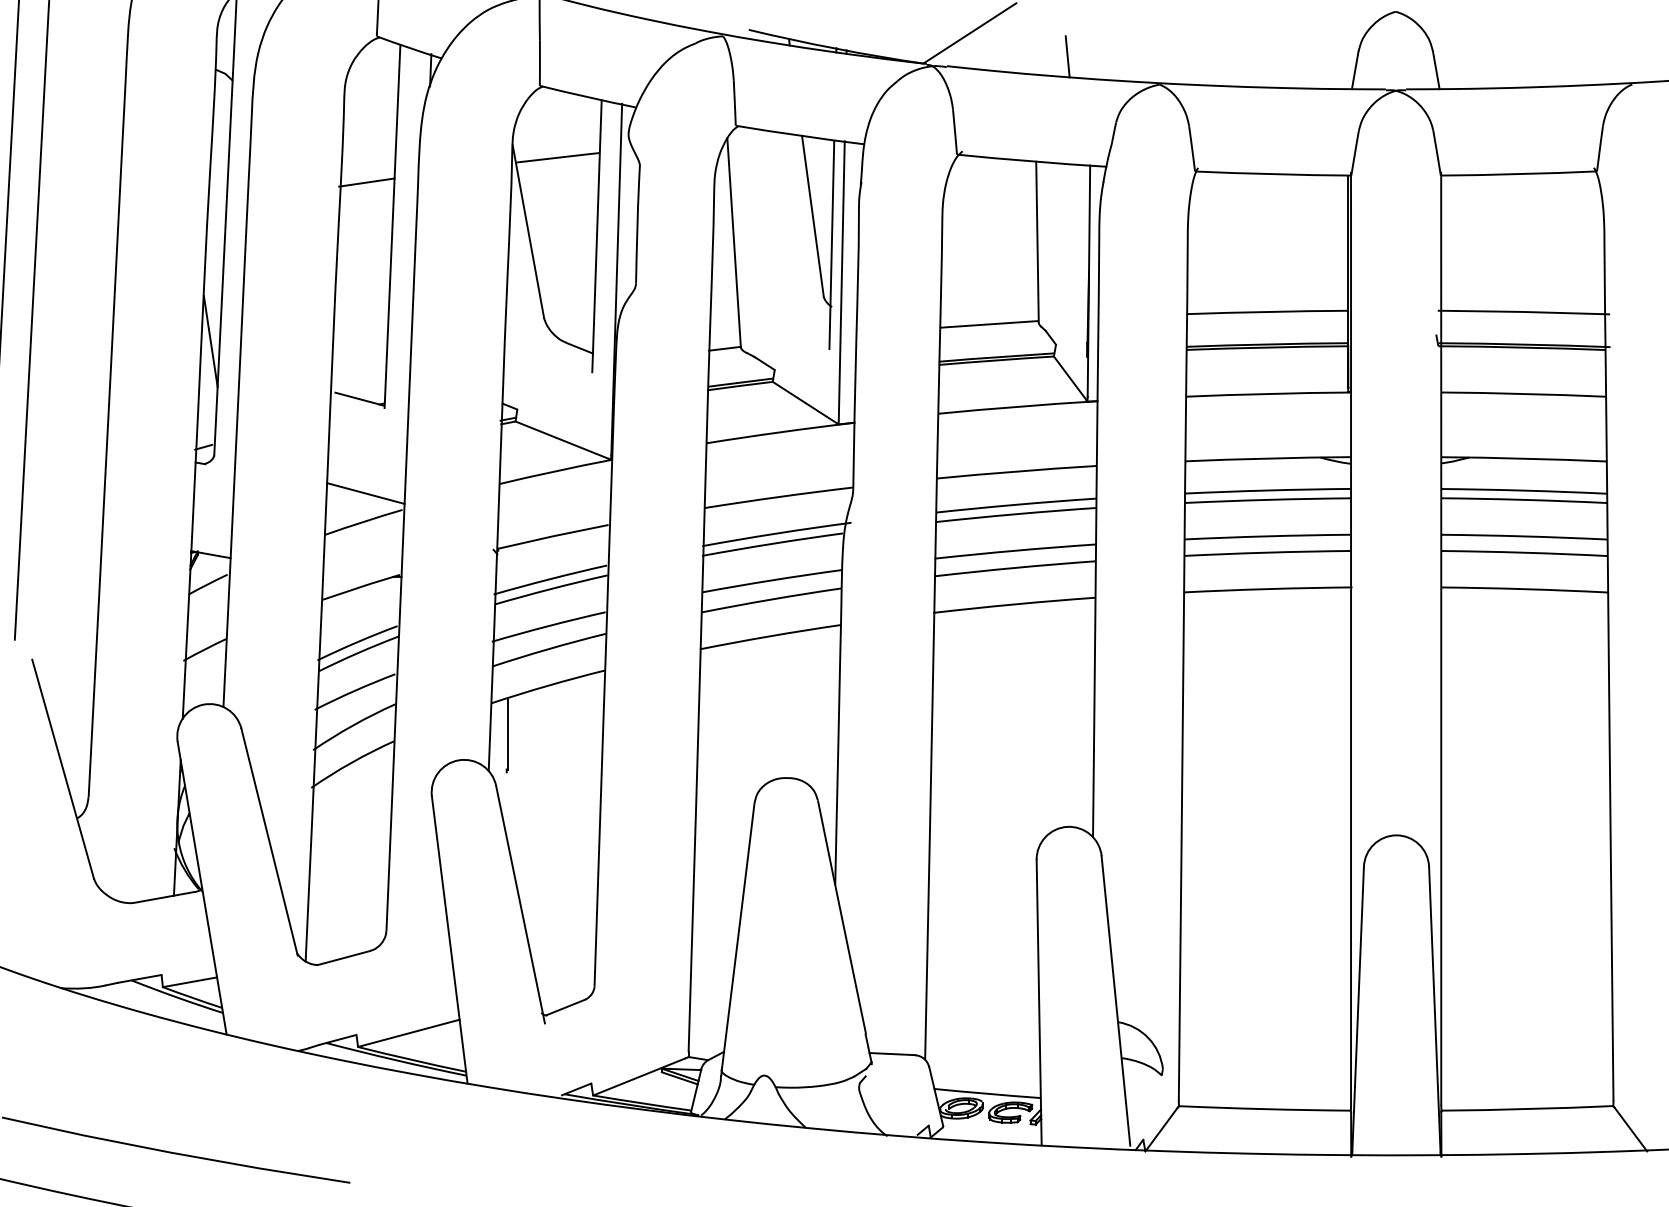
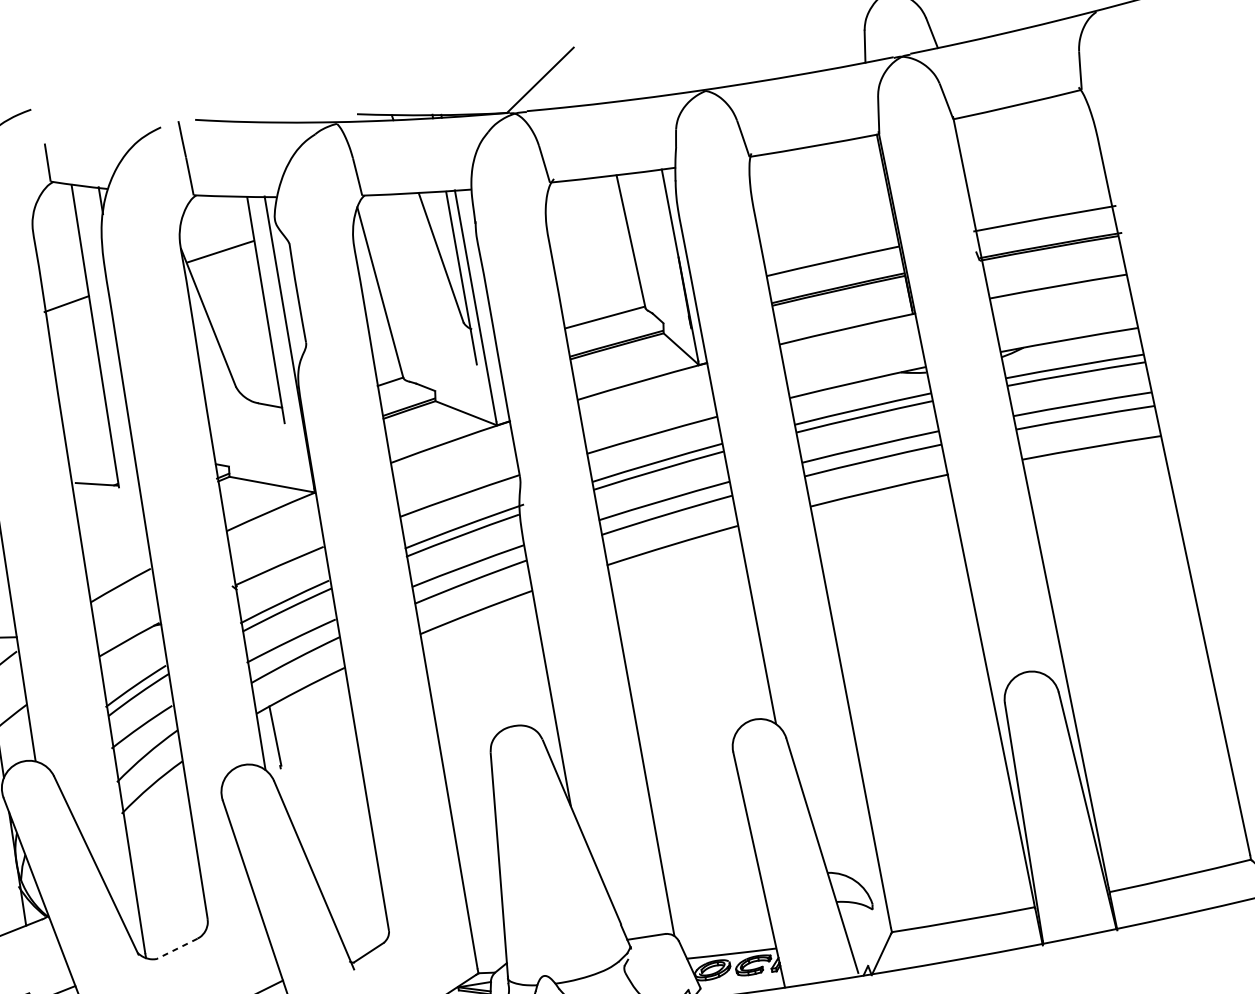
line: (1067, 56) -> (624, 83), removed
line: (365, 493) -> (117, 561), removed
line: (343, 958) -> (176, 949), solid -> dashed

